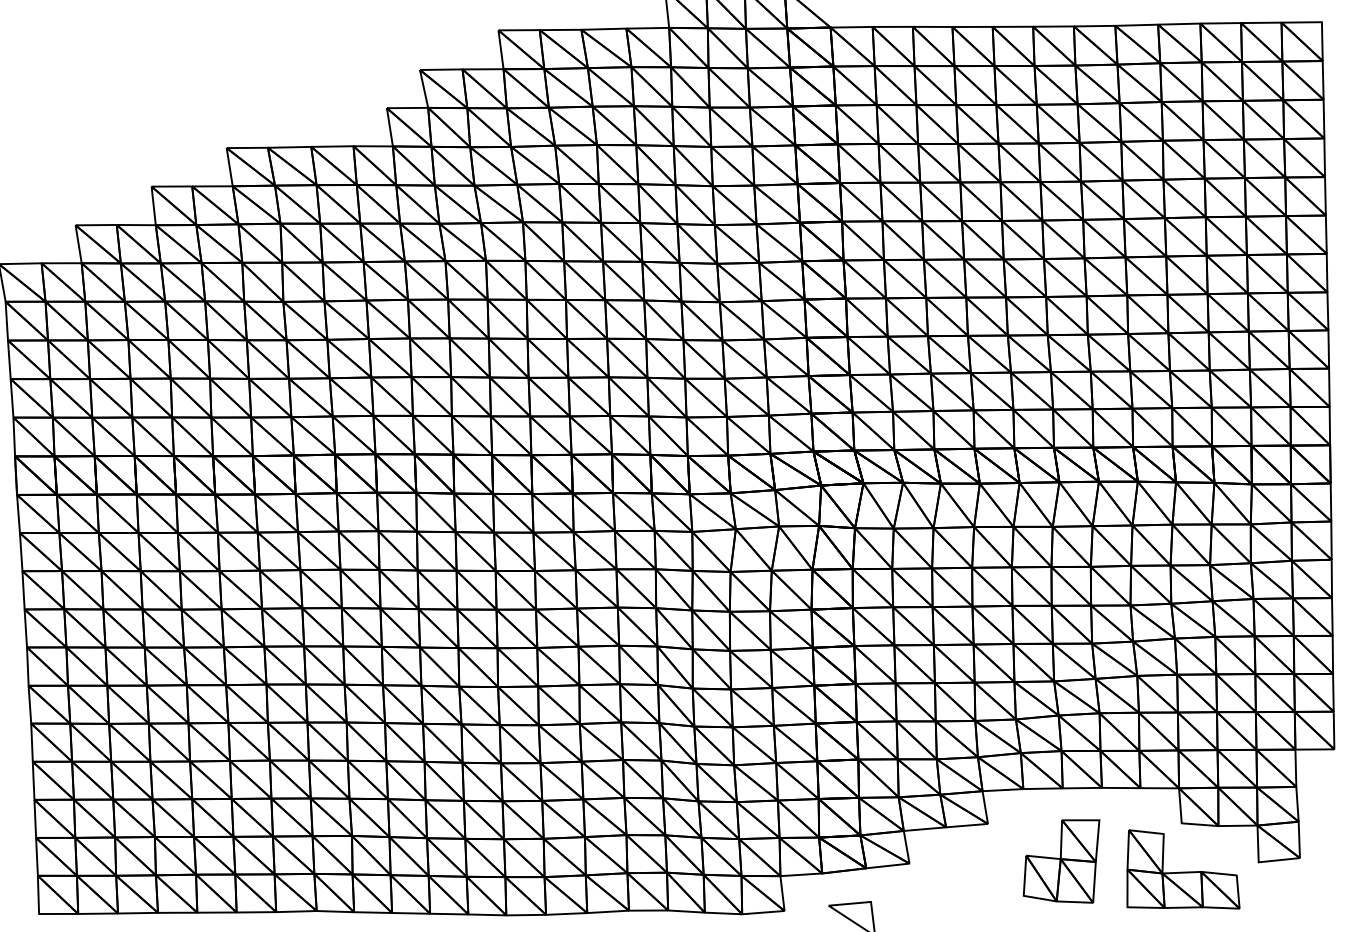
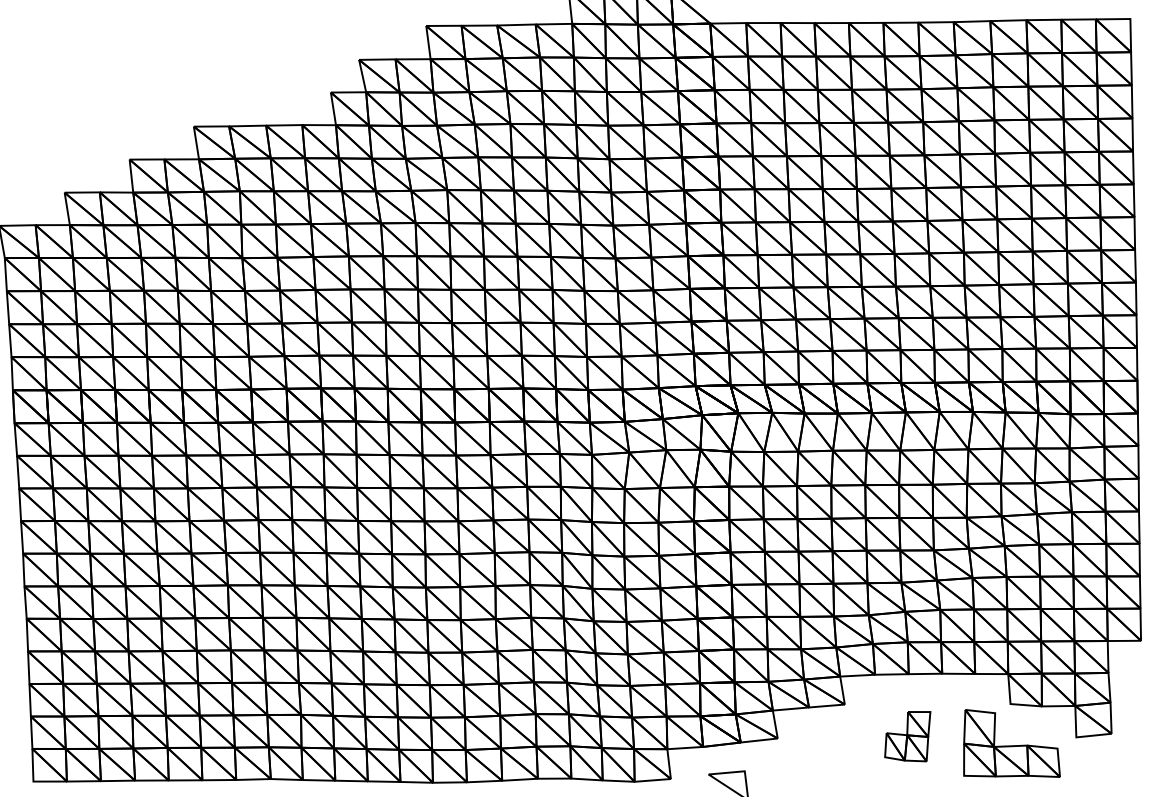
part: (1061, 861) -> (907, 736), size x0.7

